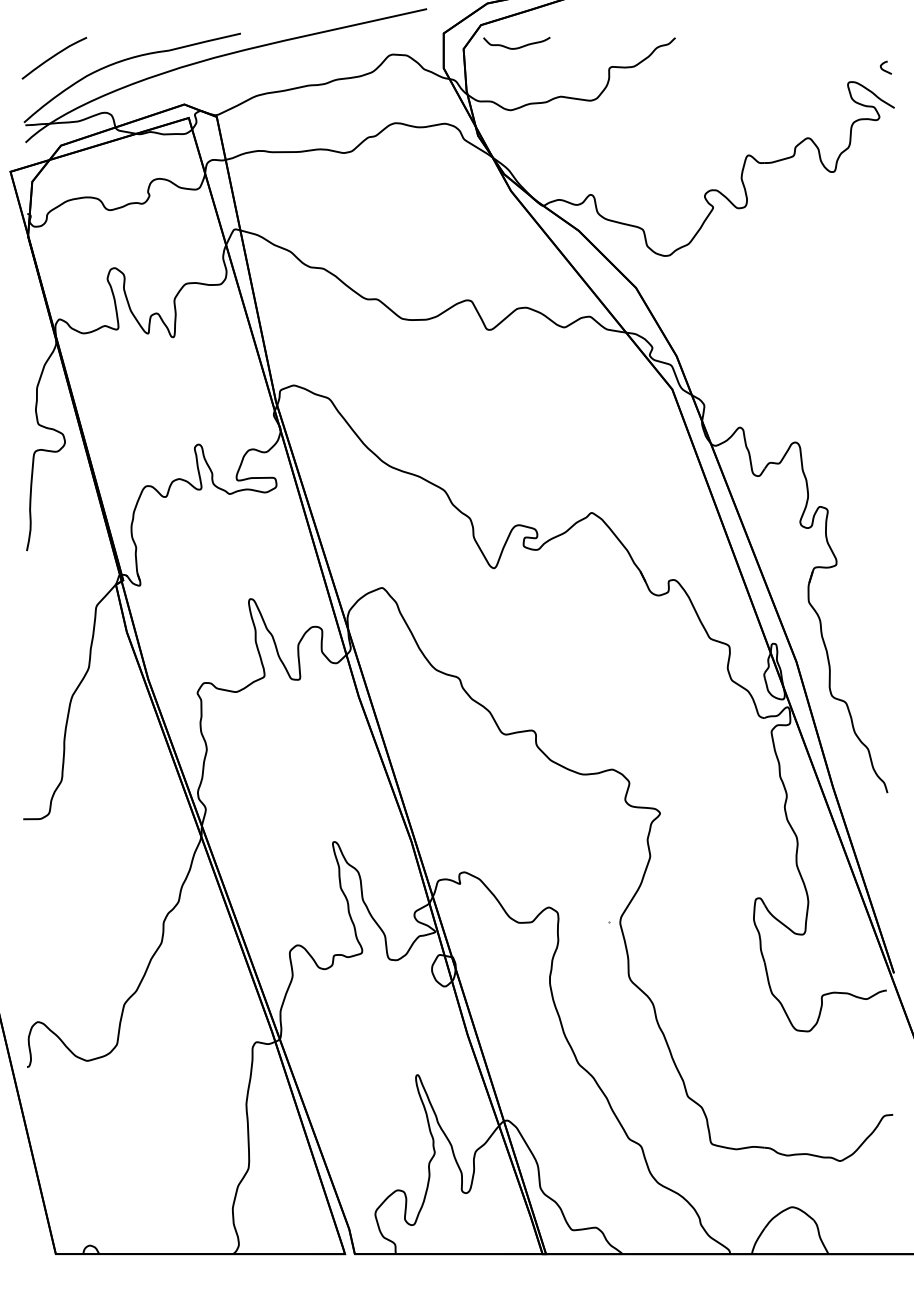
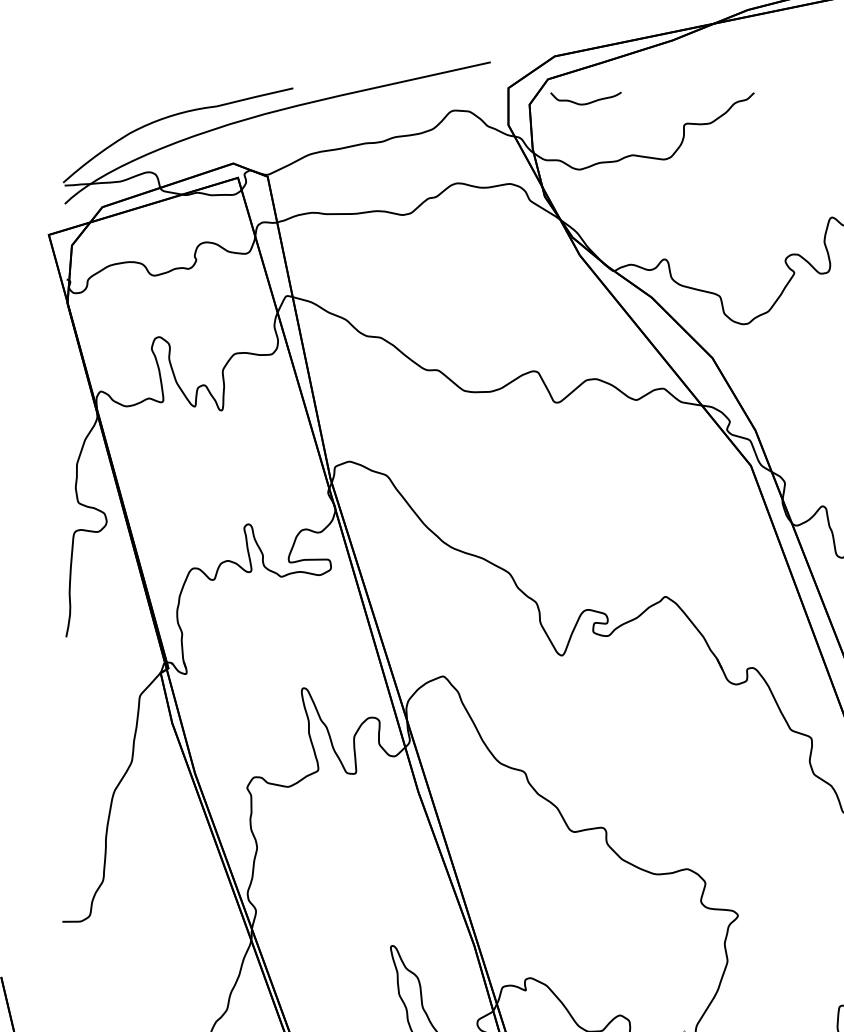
curve: (53, 57) -> (94, 113), removed

